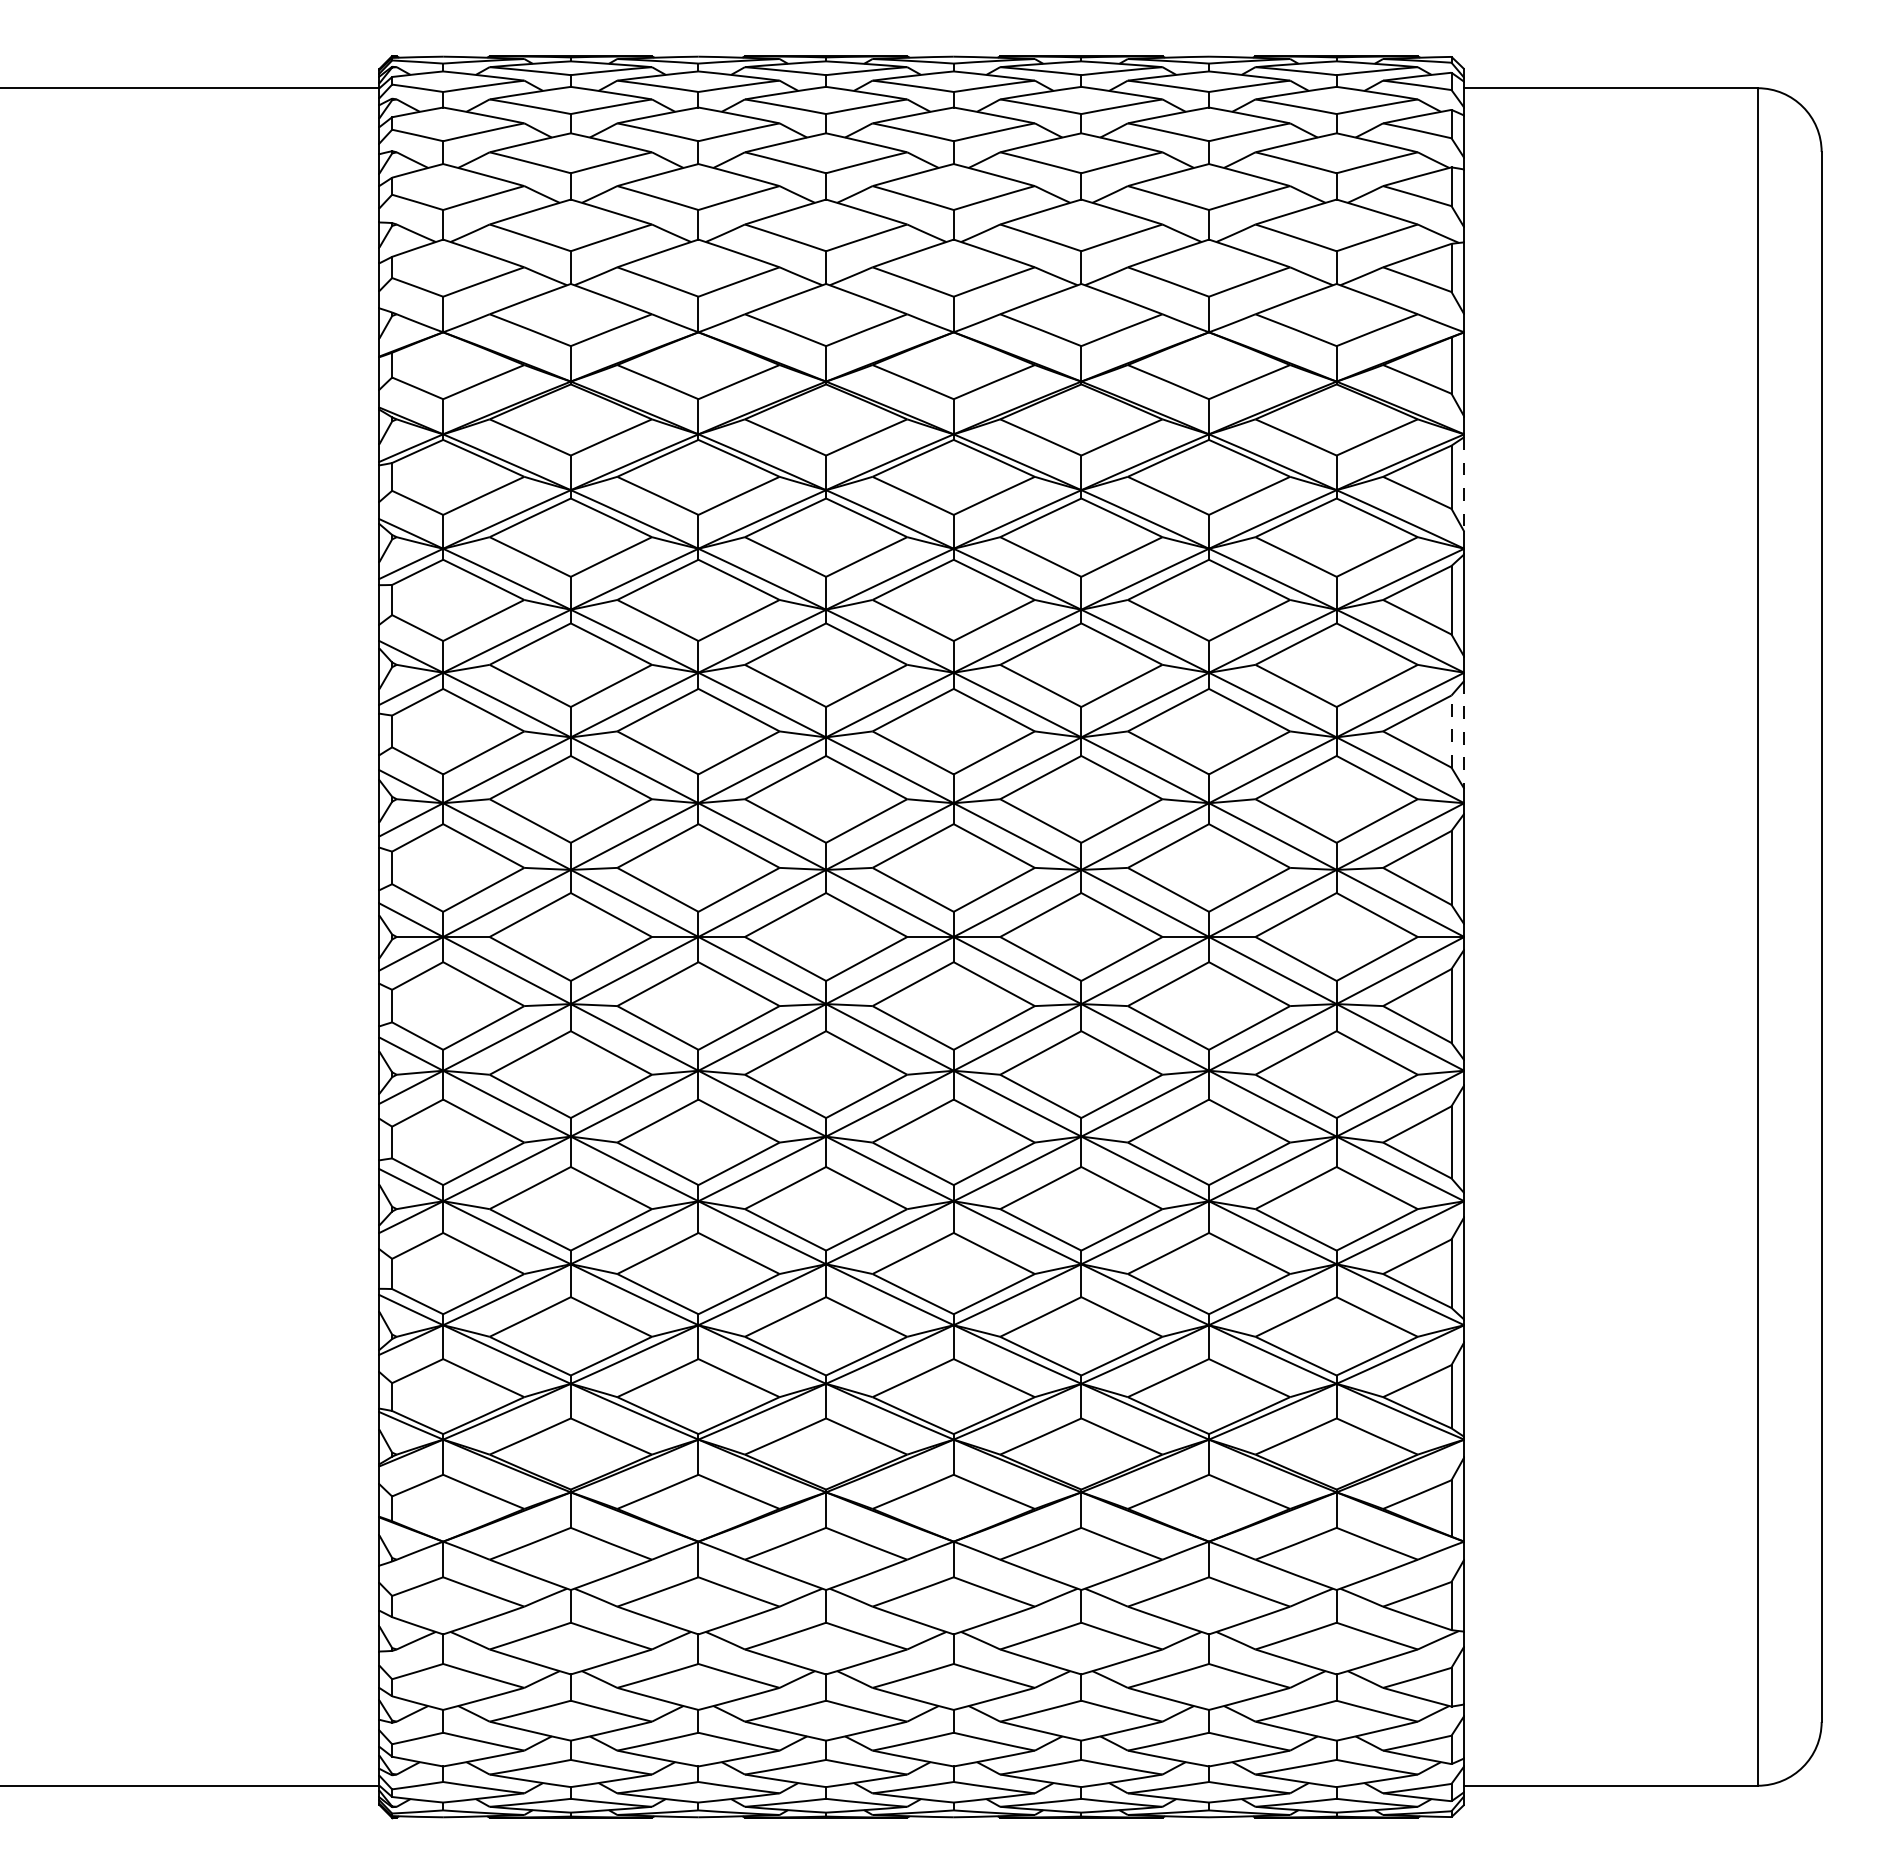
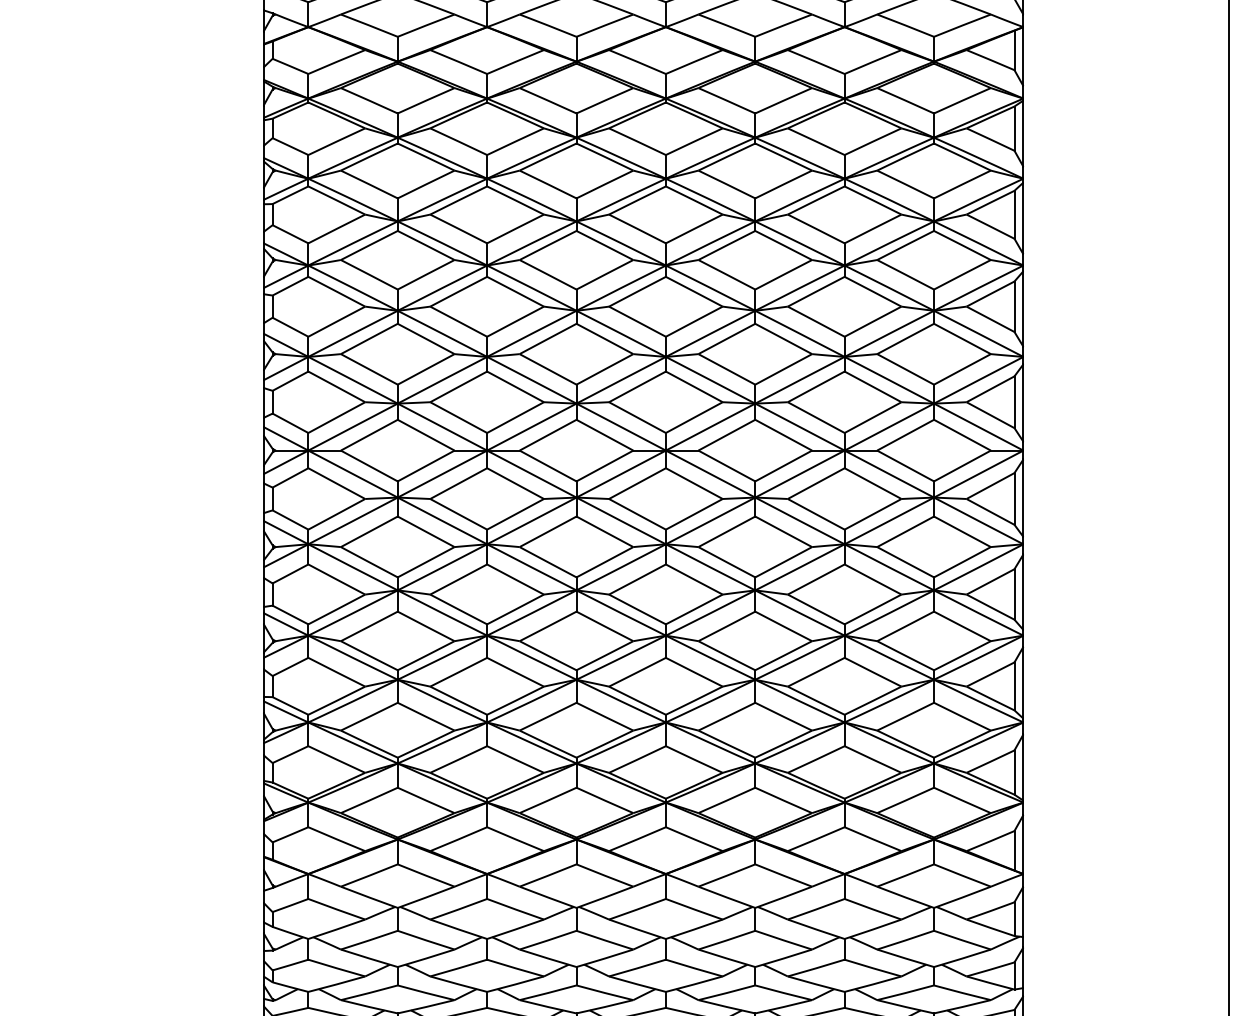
line: (1464, 484) -> (1023, 133), dashed -> solid
line: (1451, 731) -> (1014, 306), dashed -> solid
line: (1464, 734) -> (1023, 308), dashed -> solid

